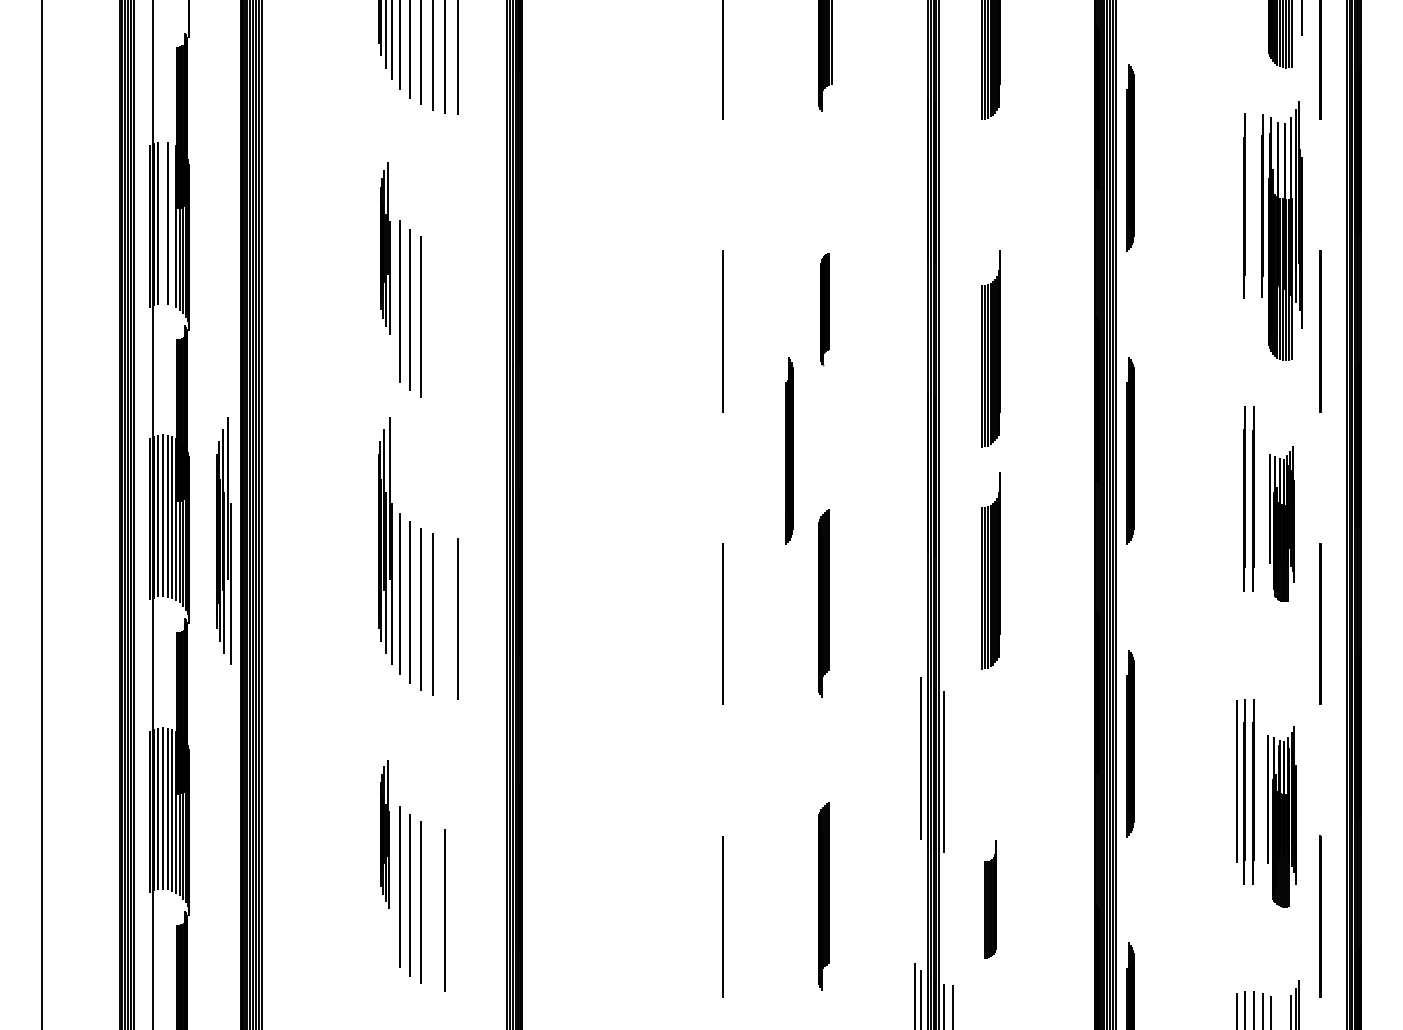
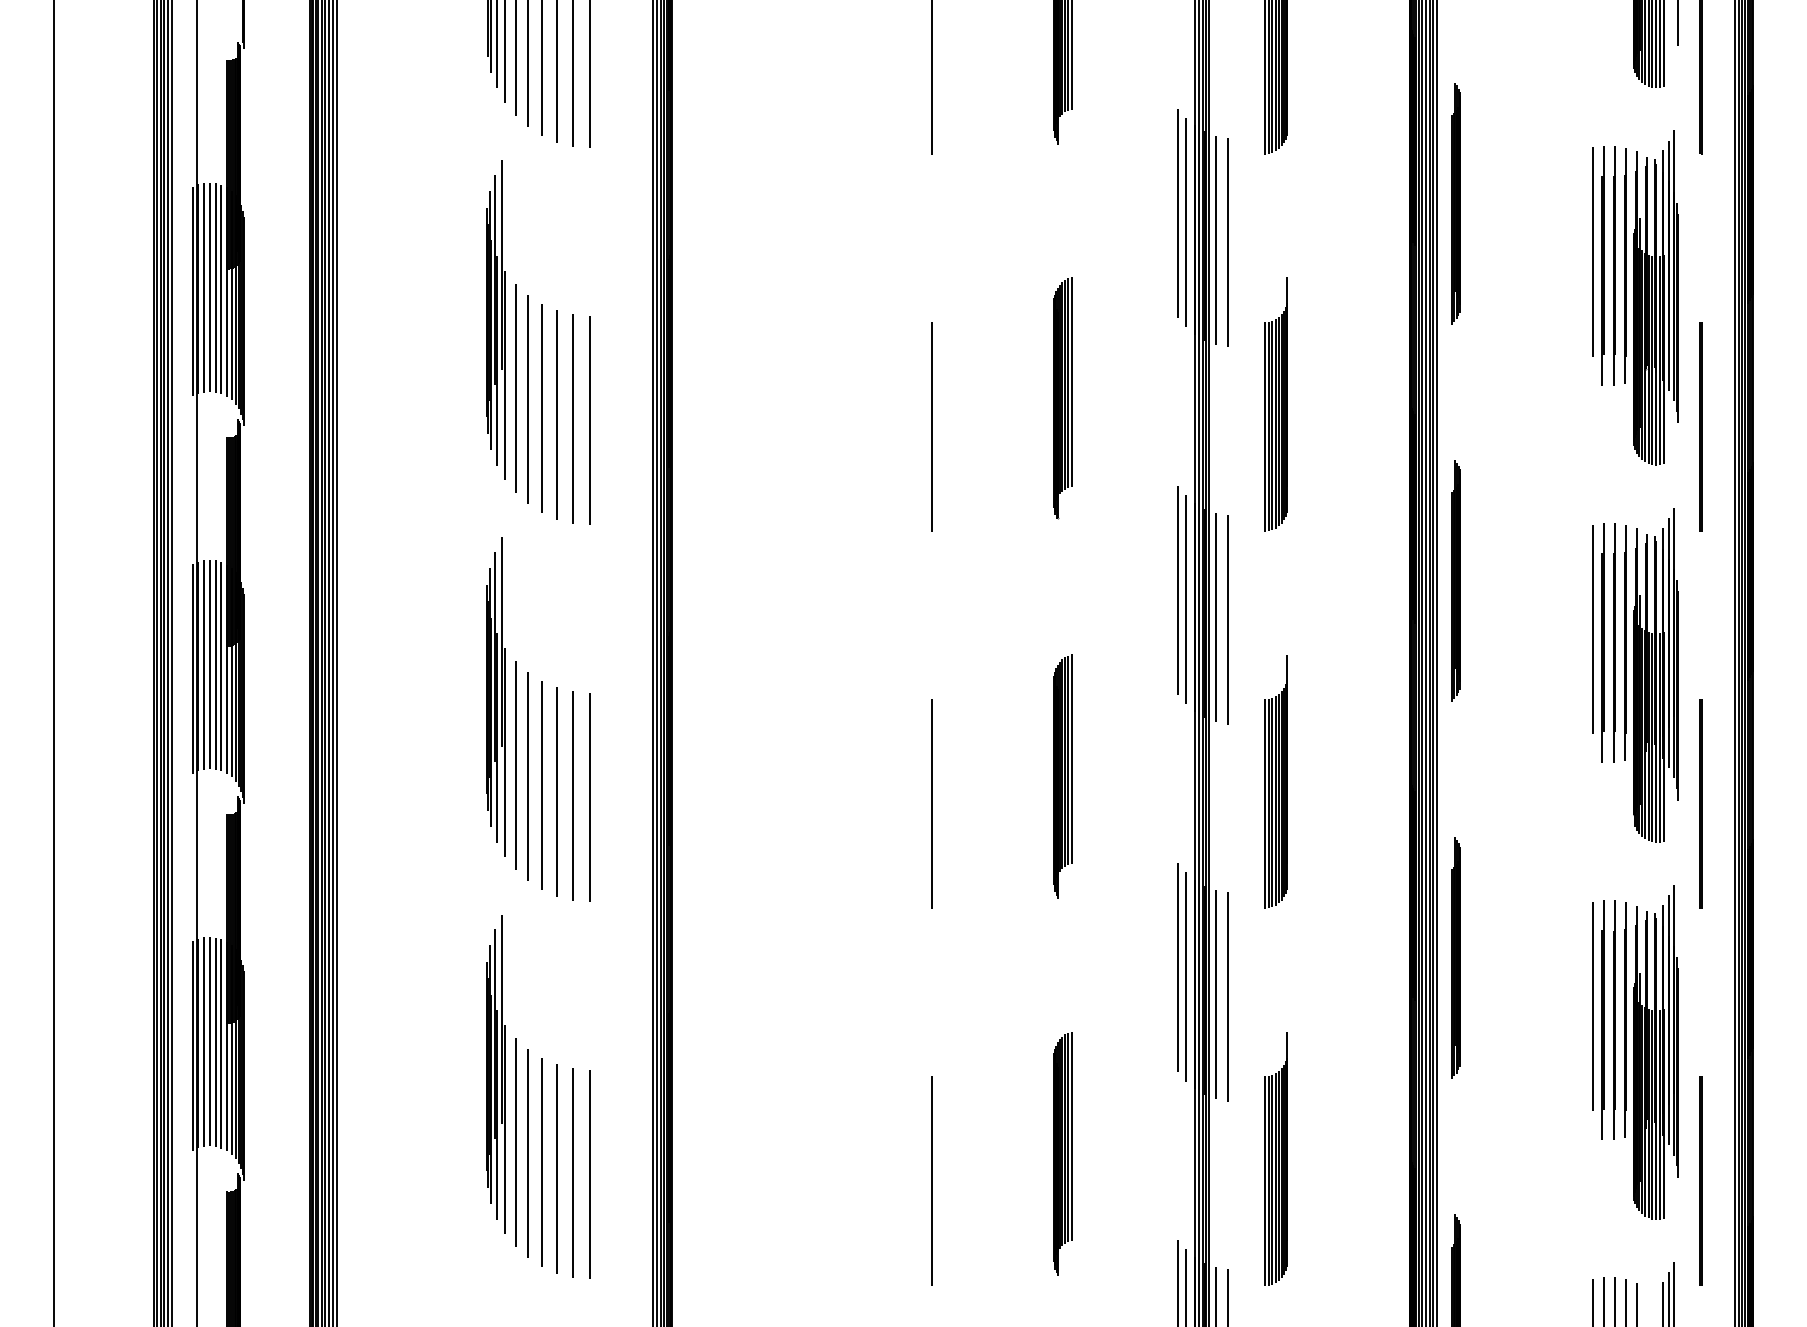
line: (914, 165) -> (1178, 213), added
line: (920, 172) -> (1185, 222), added
line: (943, 186) -> (1215, 240), added
line: (953, 188) -> (1227, 242), added
line: (1236, 195) -> (1592, 251), added
line: (1253, 206) -> (1614, 265), added
line: (162, 223) -> (209, 287), added
line: (172, 224) -> (221, 289), added
part: (384, 247) -> (495, 319), size x1.43
part: (824, 309) -> (1062, 398), size x1.67
line: (432, 321) -> (557, 414), added
line: (444, 324) -> (572, 418), added
line: (457, 326) -> (589, 420), added
part: (990, 348) -> (1275, 404), moved
part: (789, 450) -> (1016, 580), removed
line: (914, 458) -> (1178, 590), added
line: (920, 465) -> (1185, 599), added
line: (943, 479) -> (1215, 617), added
line: (953, 480) -> (1227, 619), added
line: (1236, 488) -> (1592, 629), added
part: (1282, 524) -> (1651, 675), size x1.67
part: (223, 540) -> (287, 696), removed
part: (990, 570) -> (1275, 781), moved
line: (831, 588) -> (1071, 758), added
line: (444, 617) -> (572, 795), added
line: (914, 750) -> (1178, 967), added
line: (953, 773) -> (1227, 996), added
part: (1282, 816) -> (1651, 1052), size x1.43
part: (384, 834) -> (495, 1074), size x1.67
line: (831, 882) -> (1071, 1136), added
part: (990, 899) -> (1275, 1158), size x1.67
line: (432, 907) -> (556, 1168), added
line: (457, 911) -> (589, 1174), added

